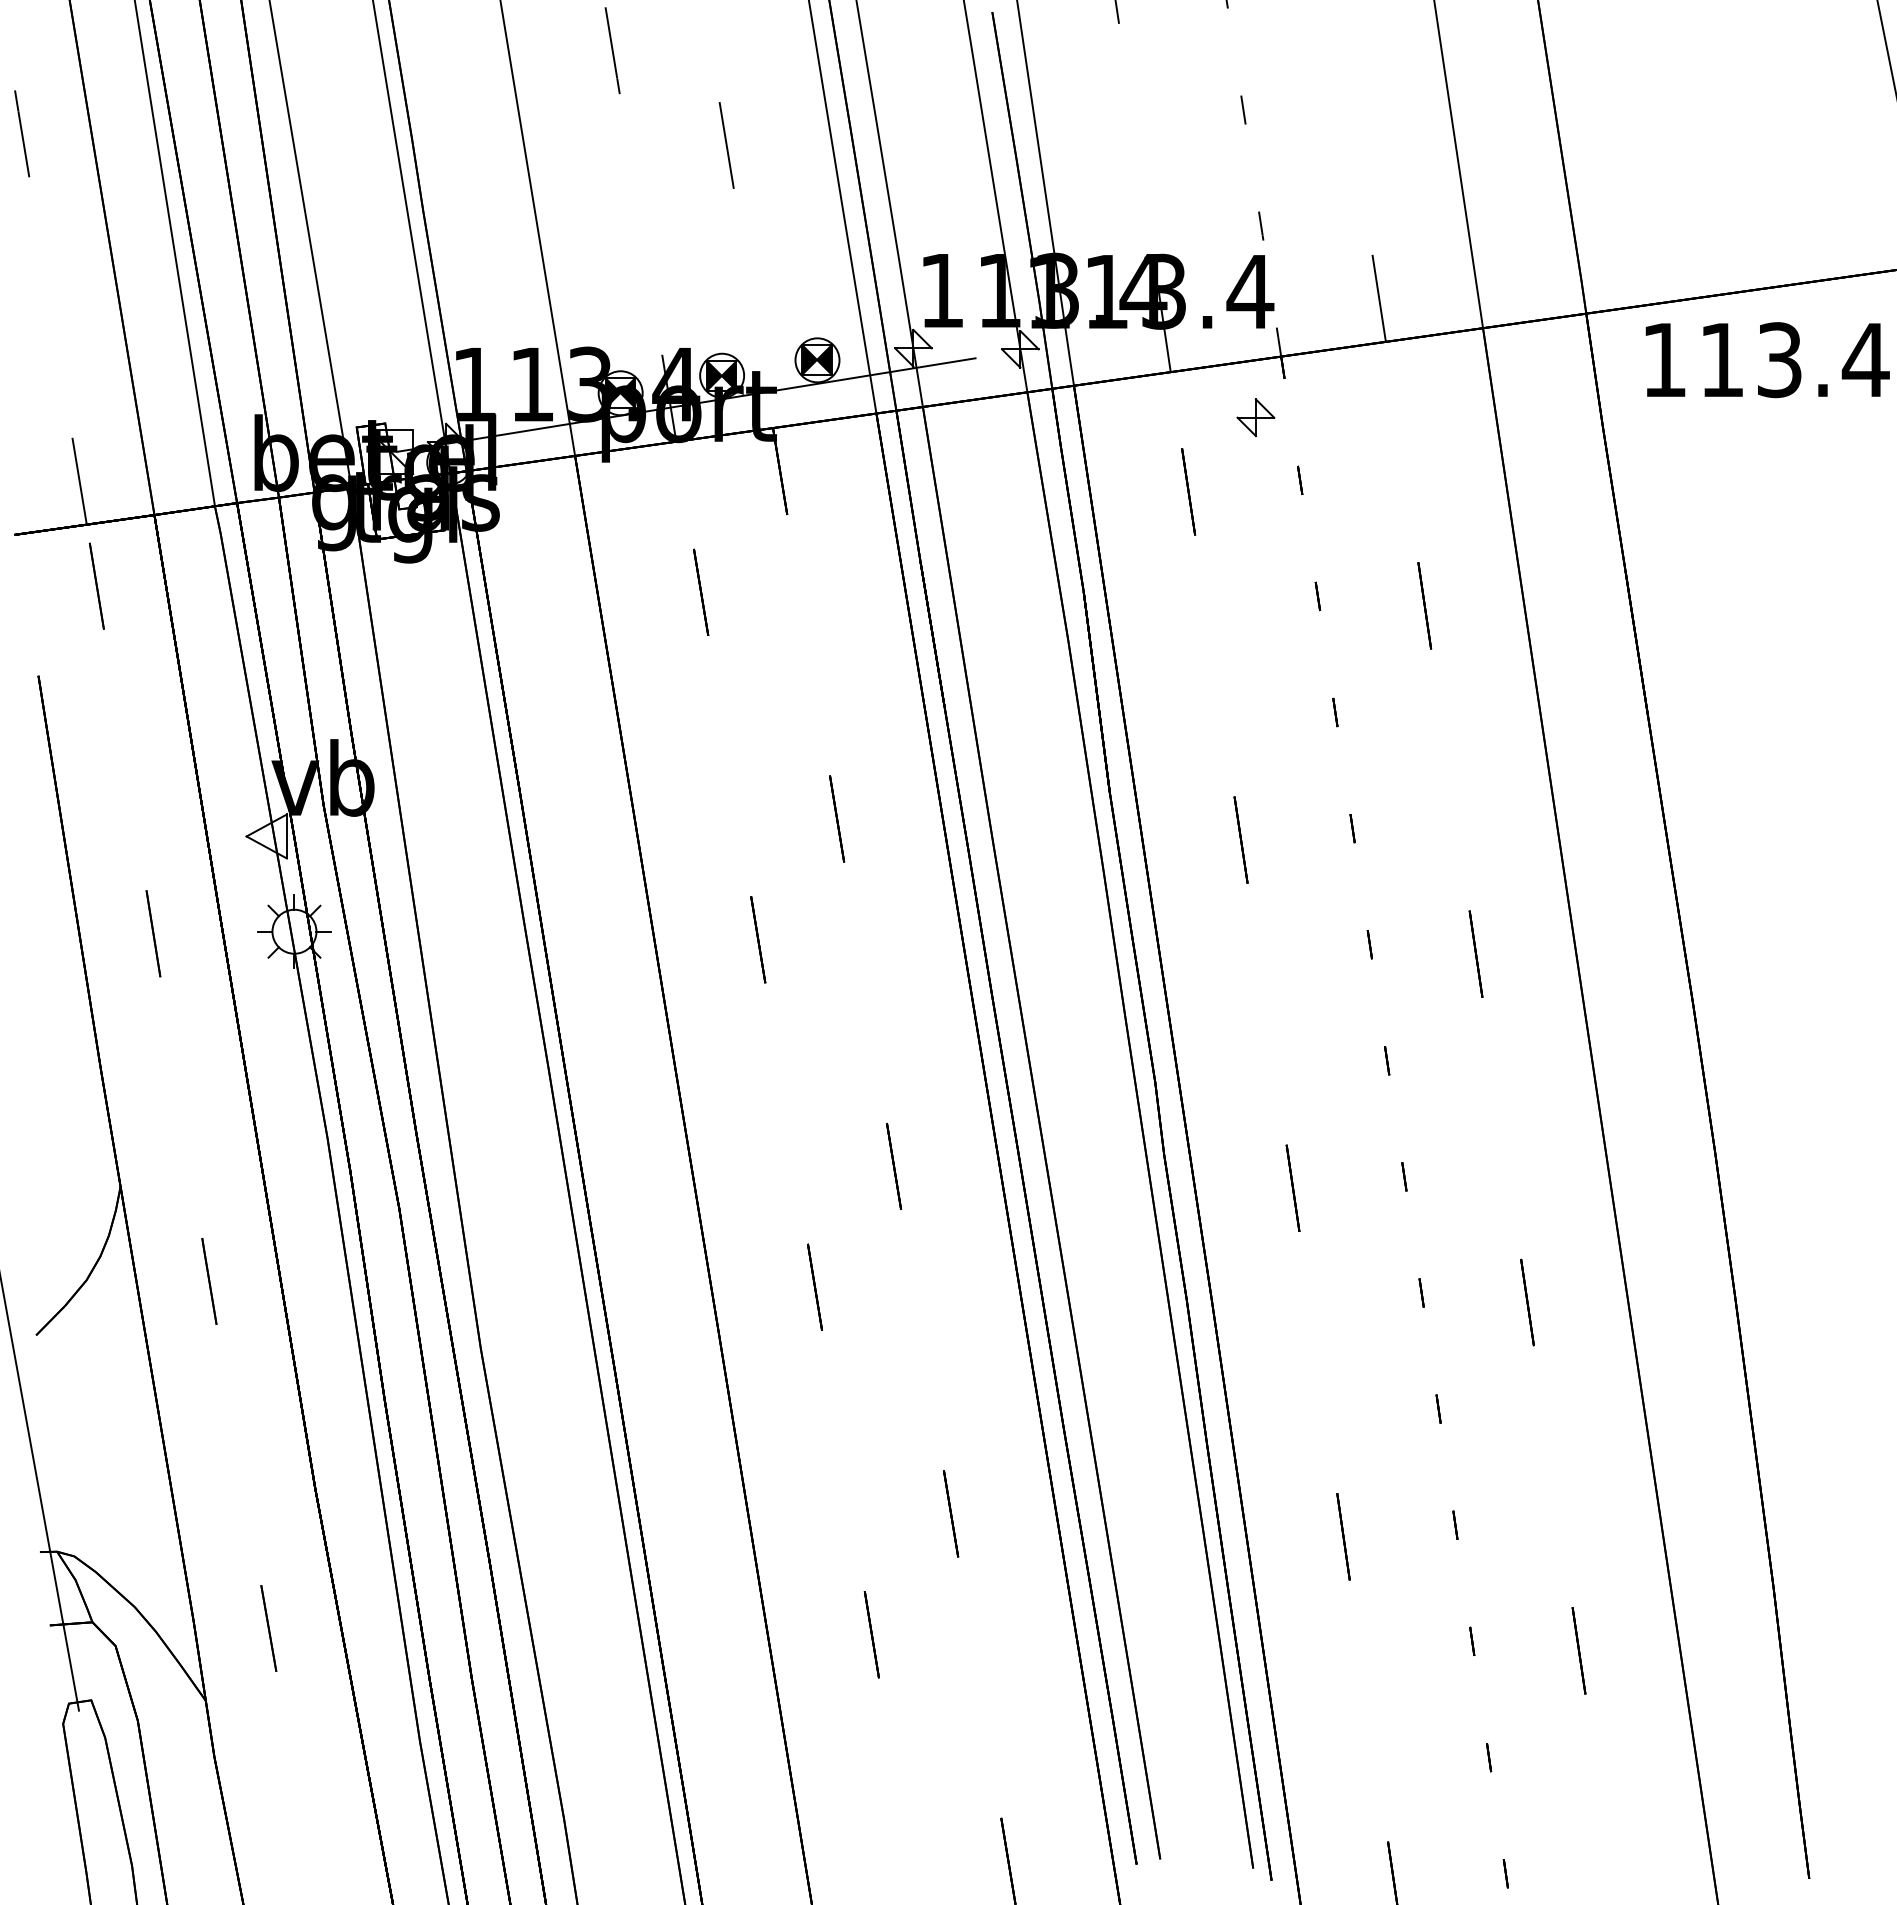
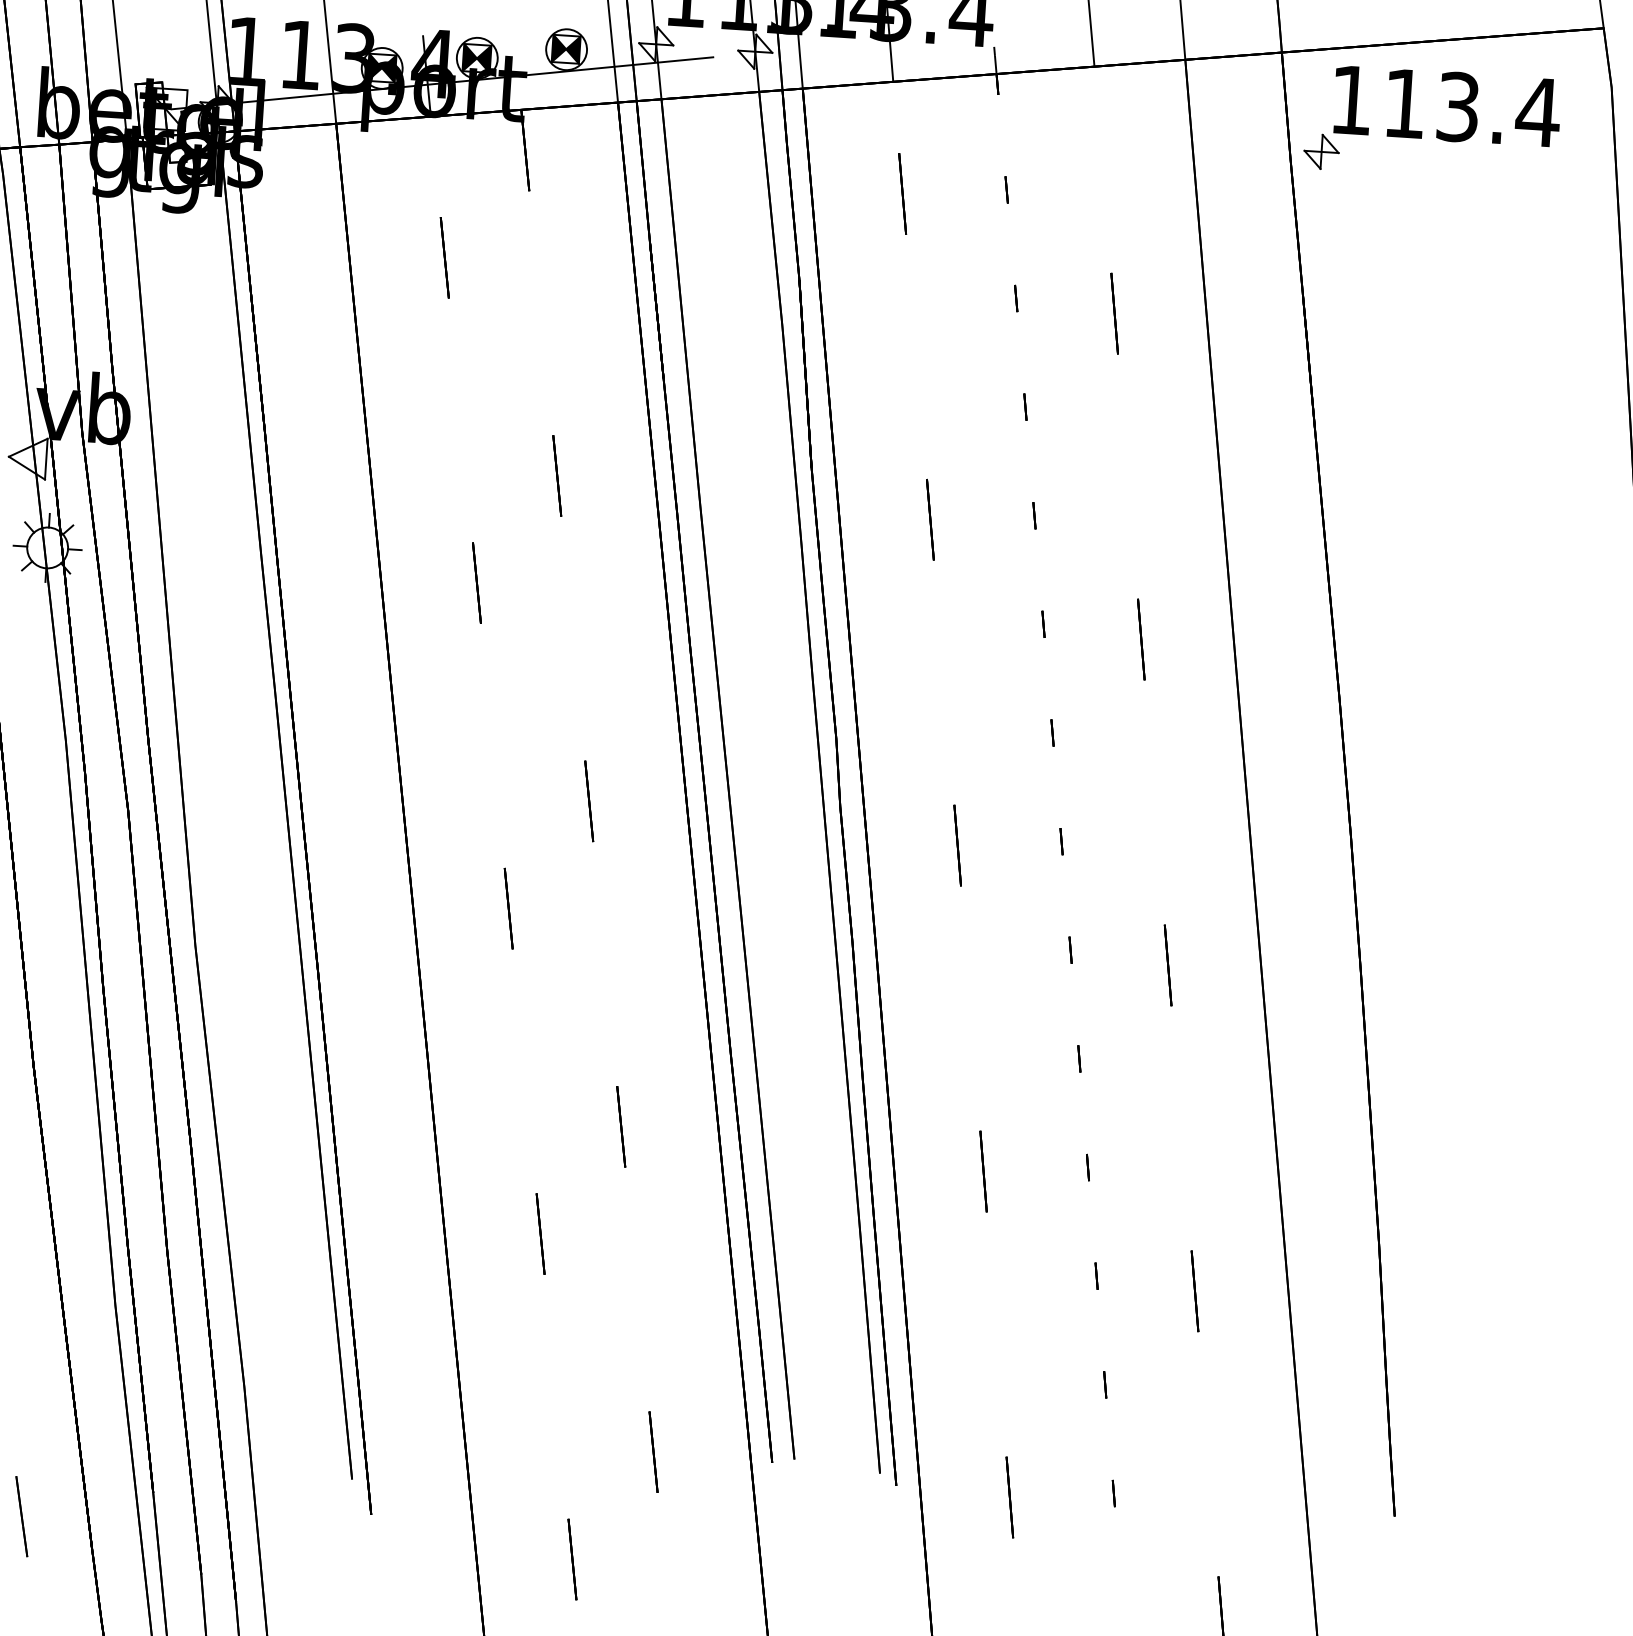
part: (1255, 417) -> (1321, 151), moved

